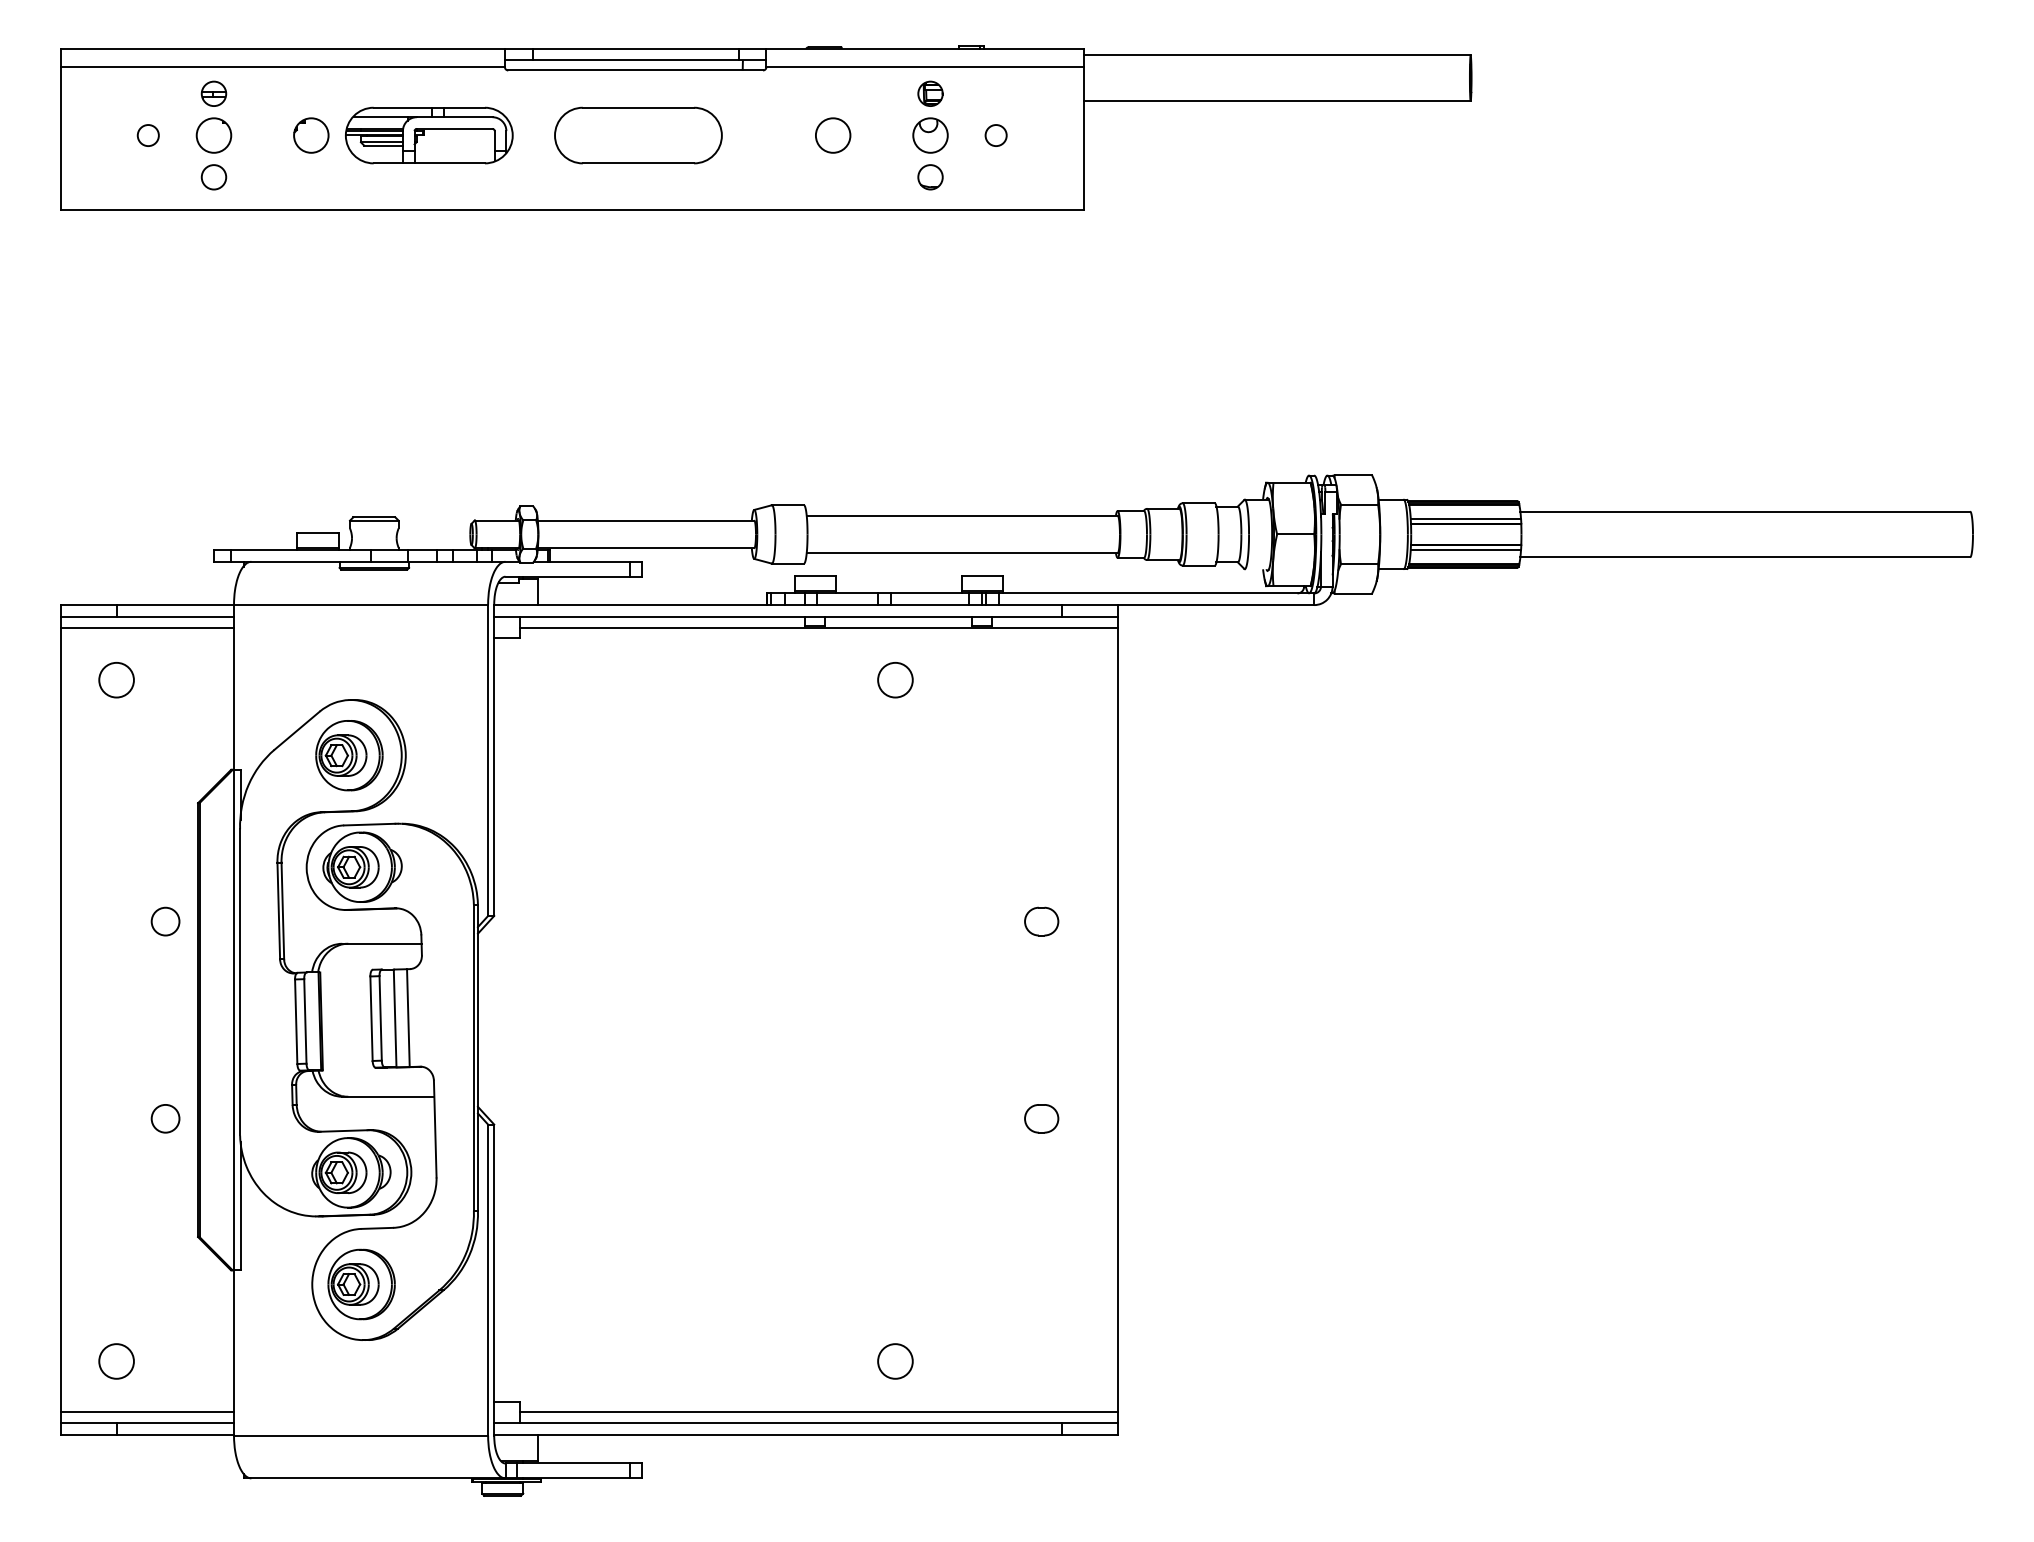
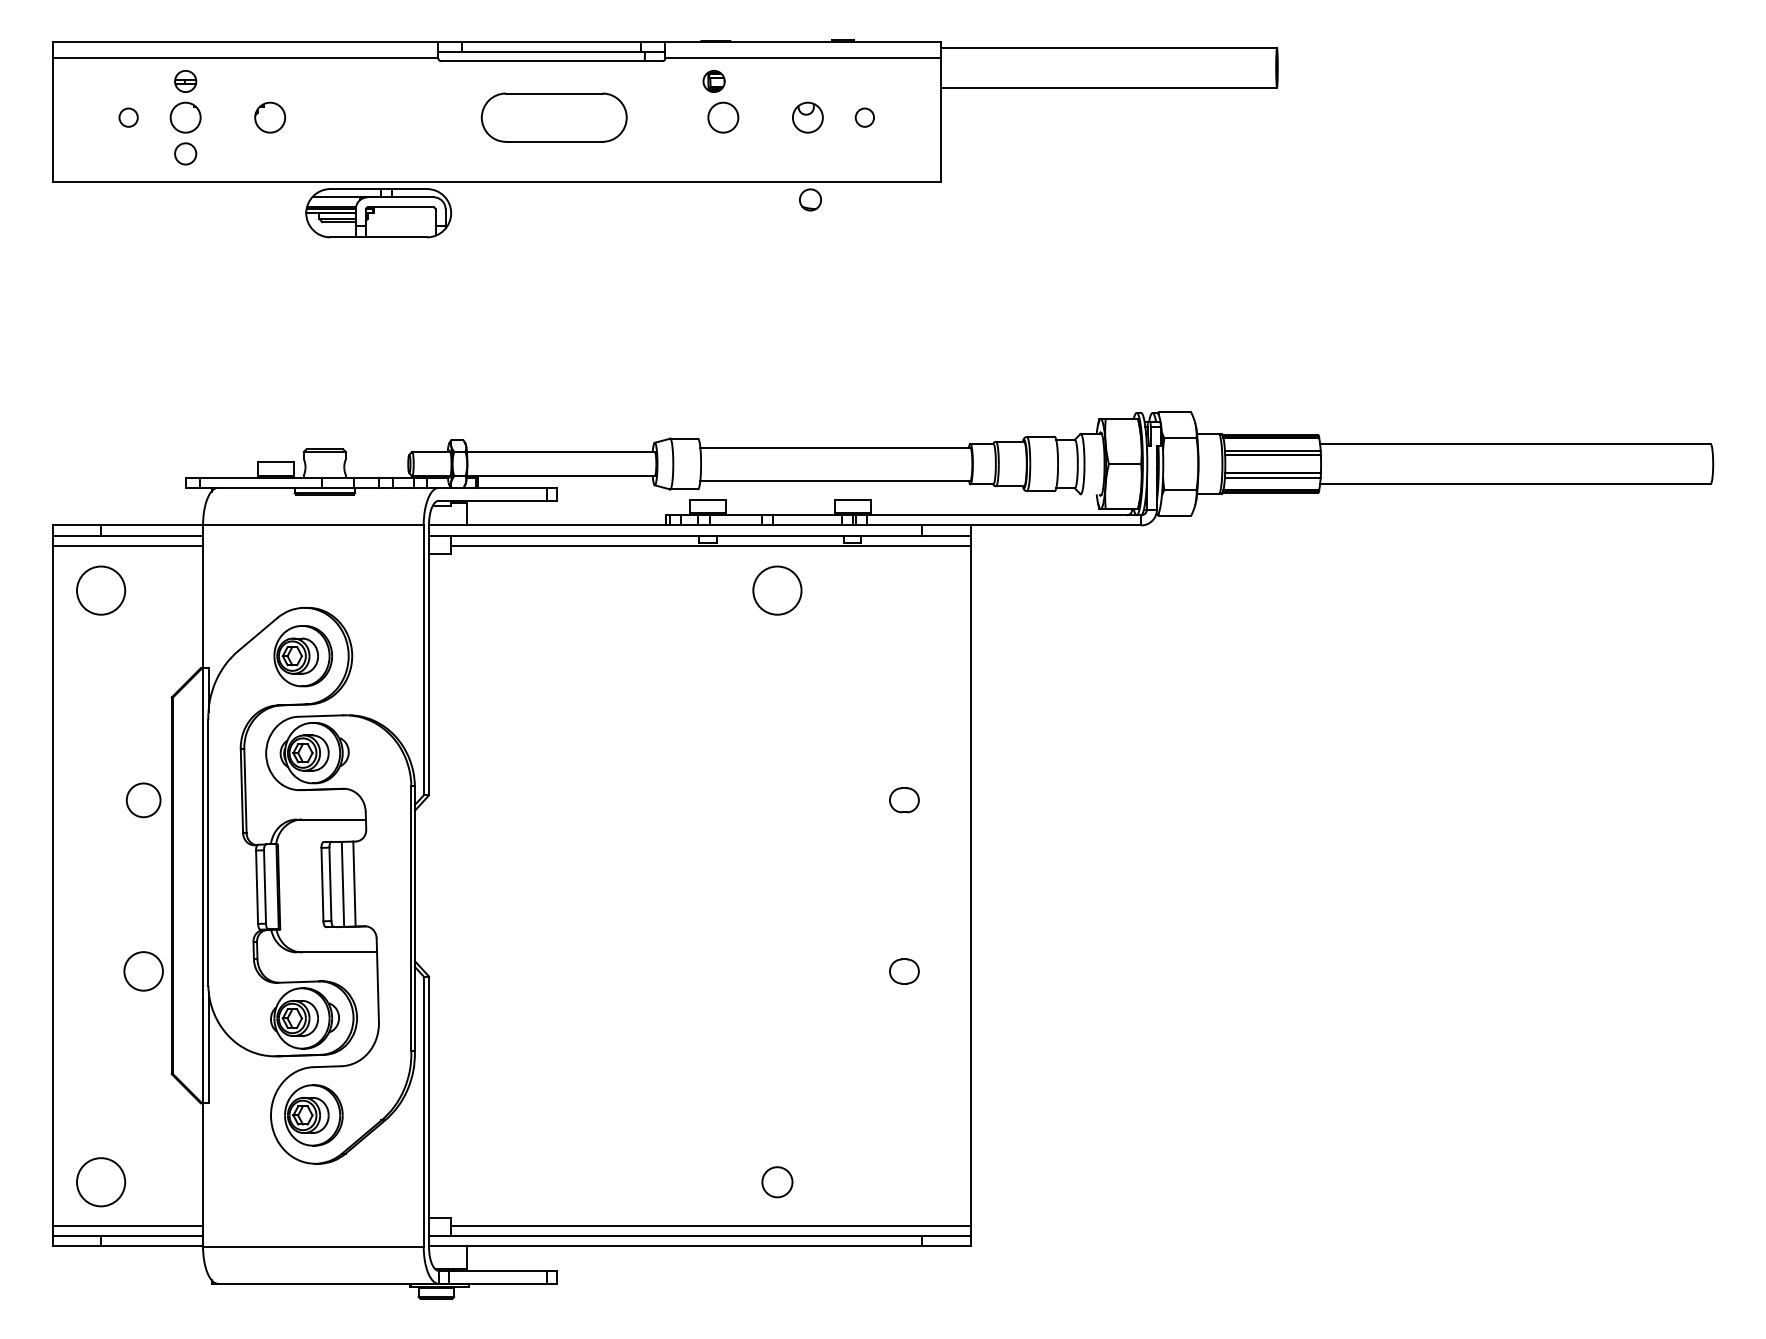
part: (930, 93) -> (714, 81), moved
part: (429, 135) -> (378, 213), moved
part: (930, 177) -> (810, 200), moved
circle: (116, 679) -> (101, 590), size x1.6
circle: (895, 679) -> (777, 590), size x1.6
circle: (165, 921) -> (143, 800), size x1.4
circle: (165, 1118) -> (143, 971), size x1.6
circle: (116, 1361) -> (101, 1182), size x1.6

